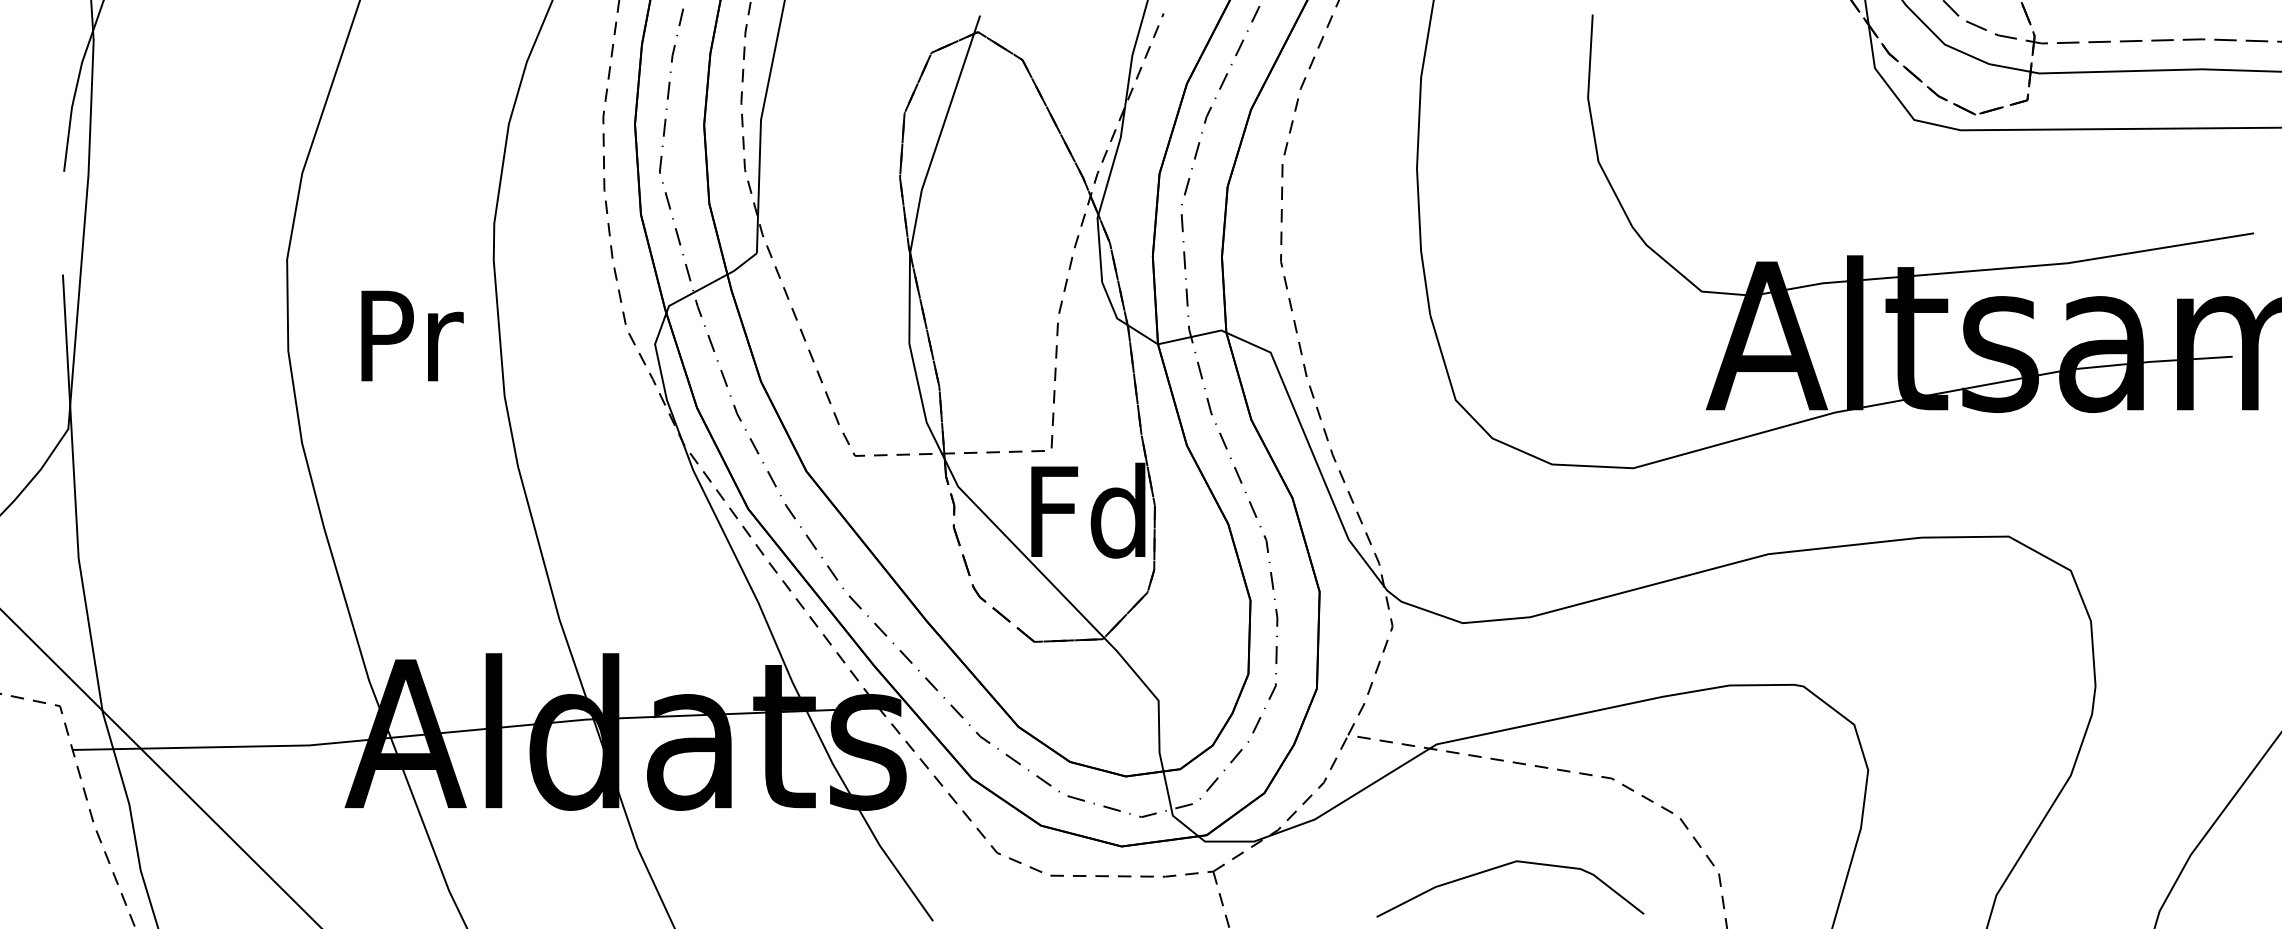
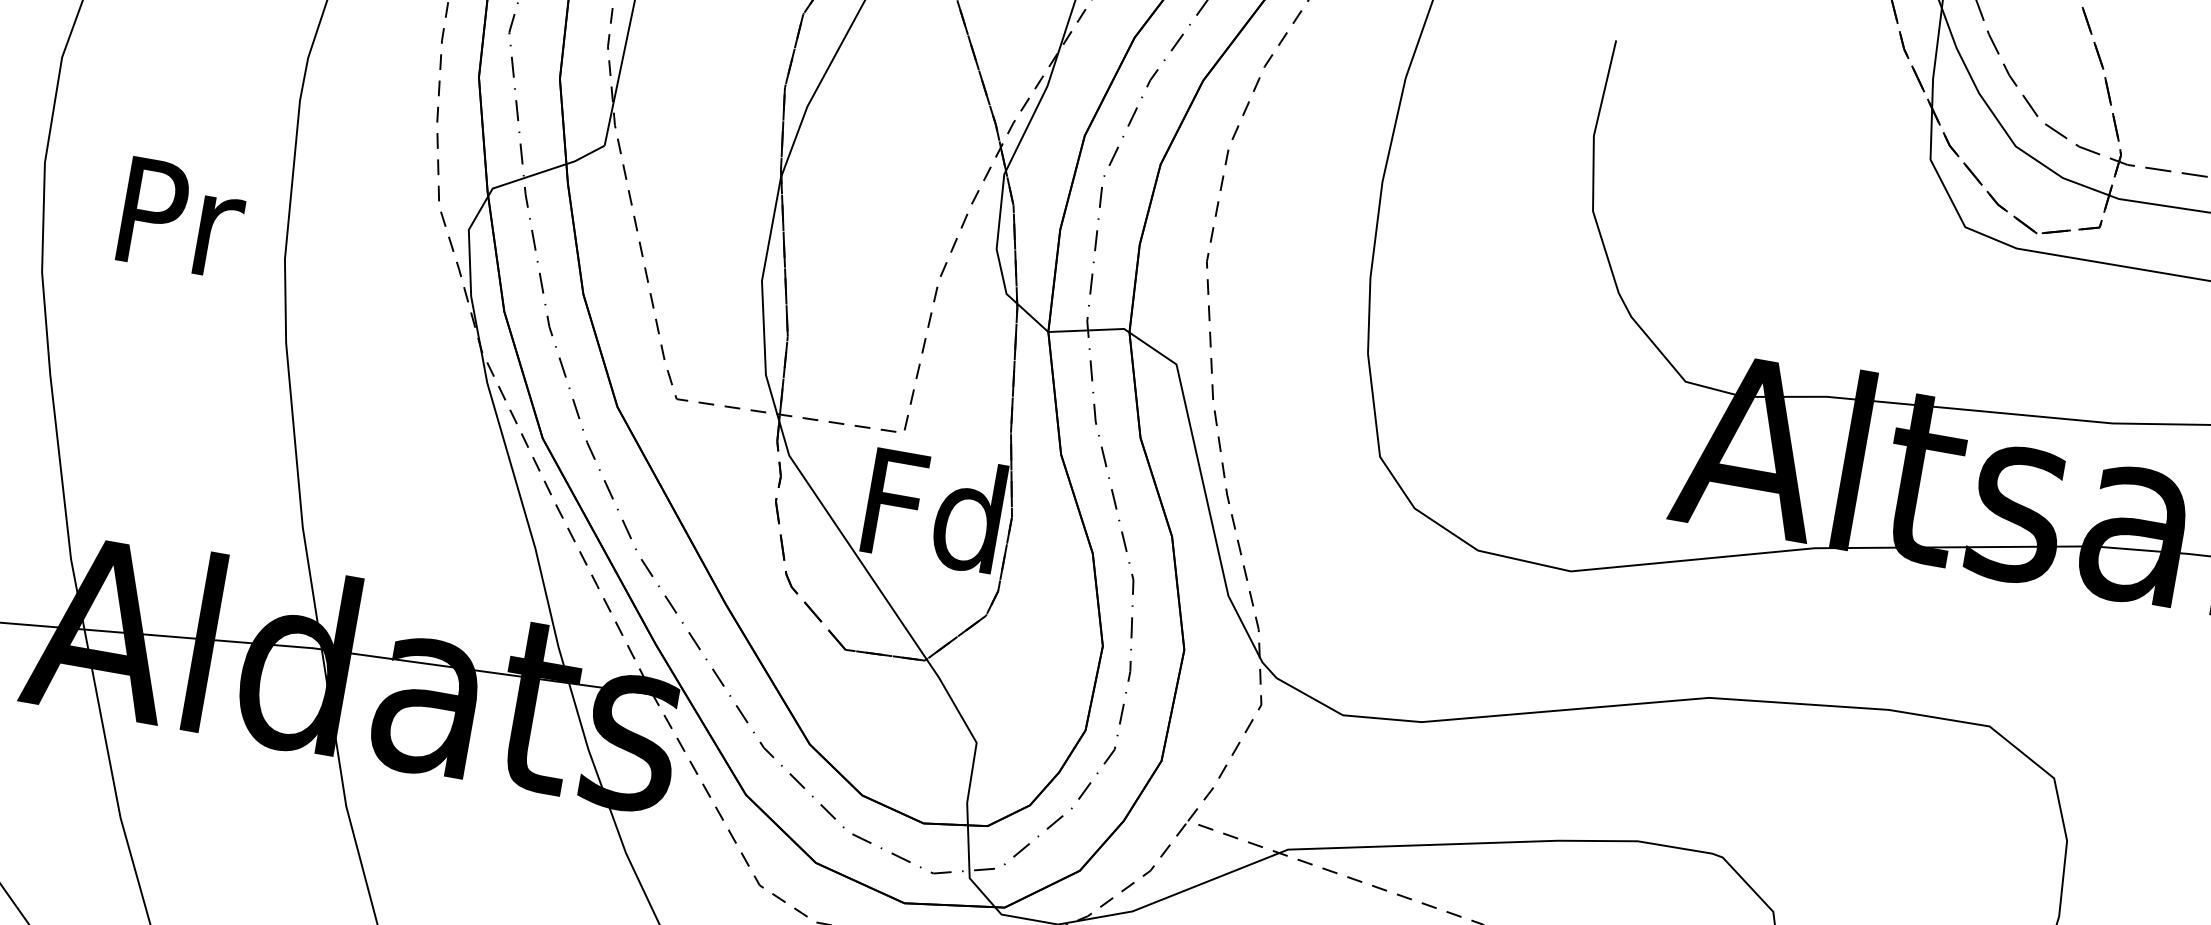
text: (412, 335) -> (182, 217), moved

